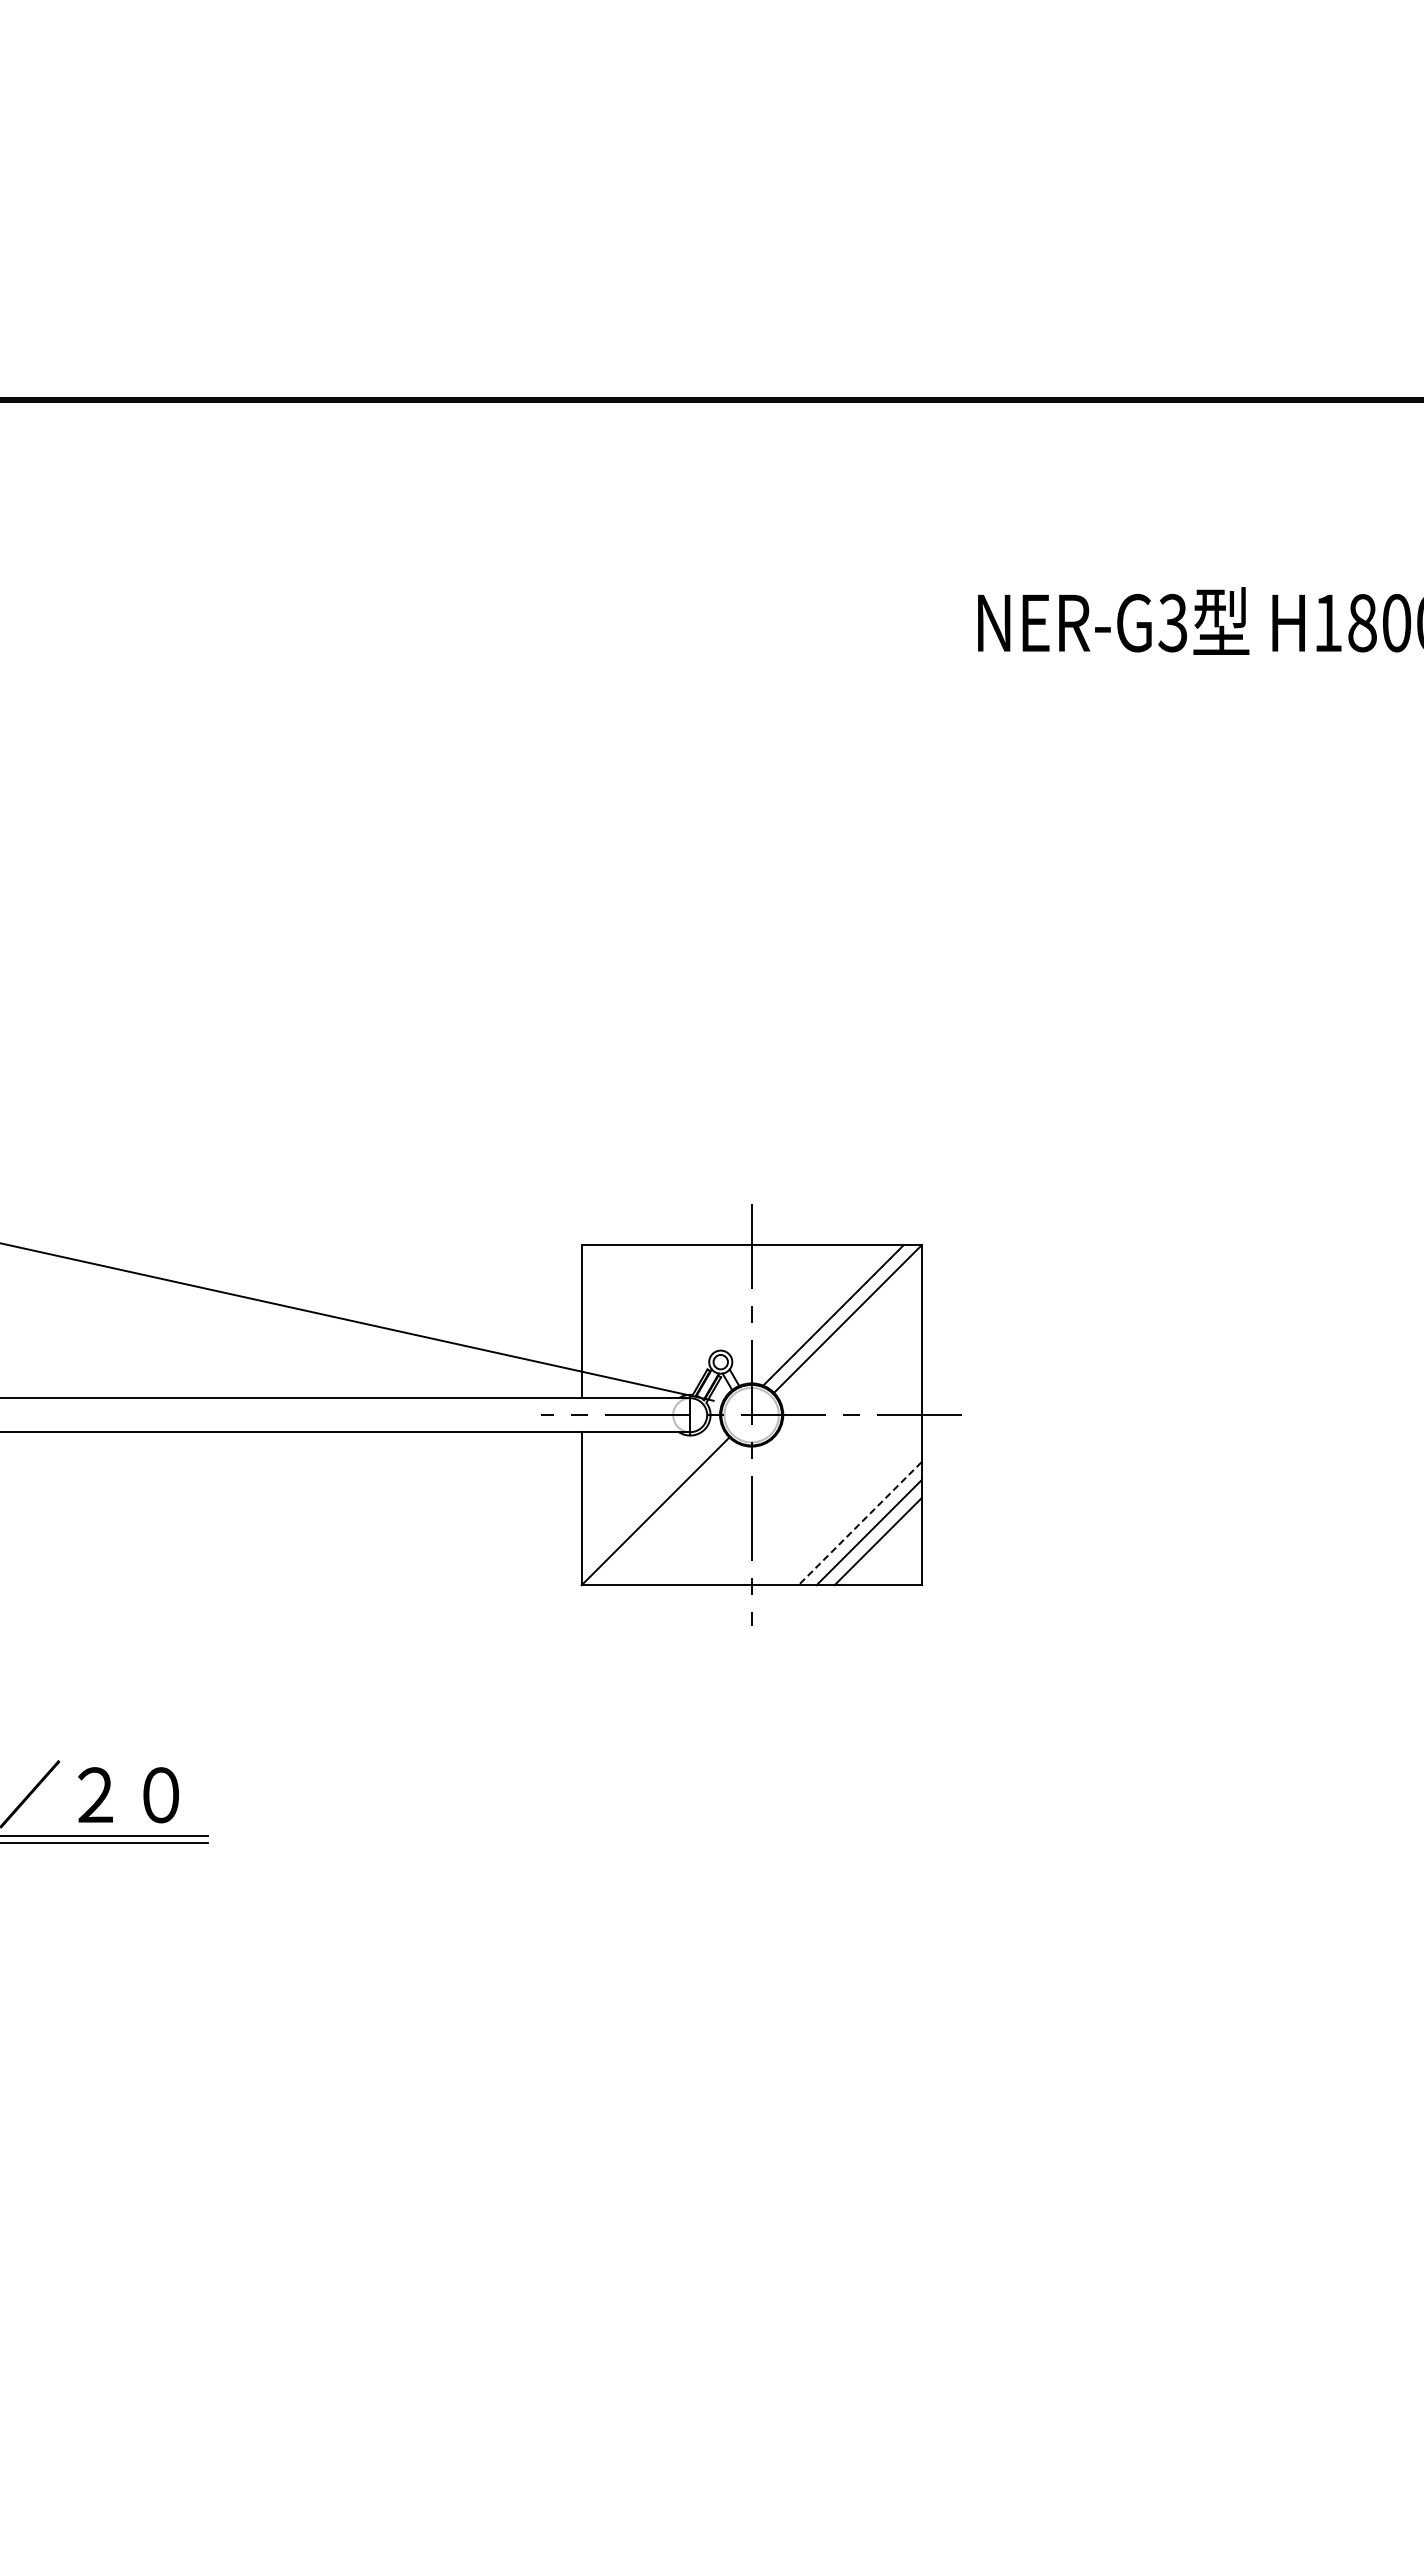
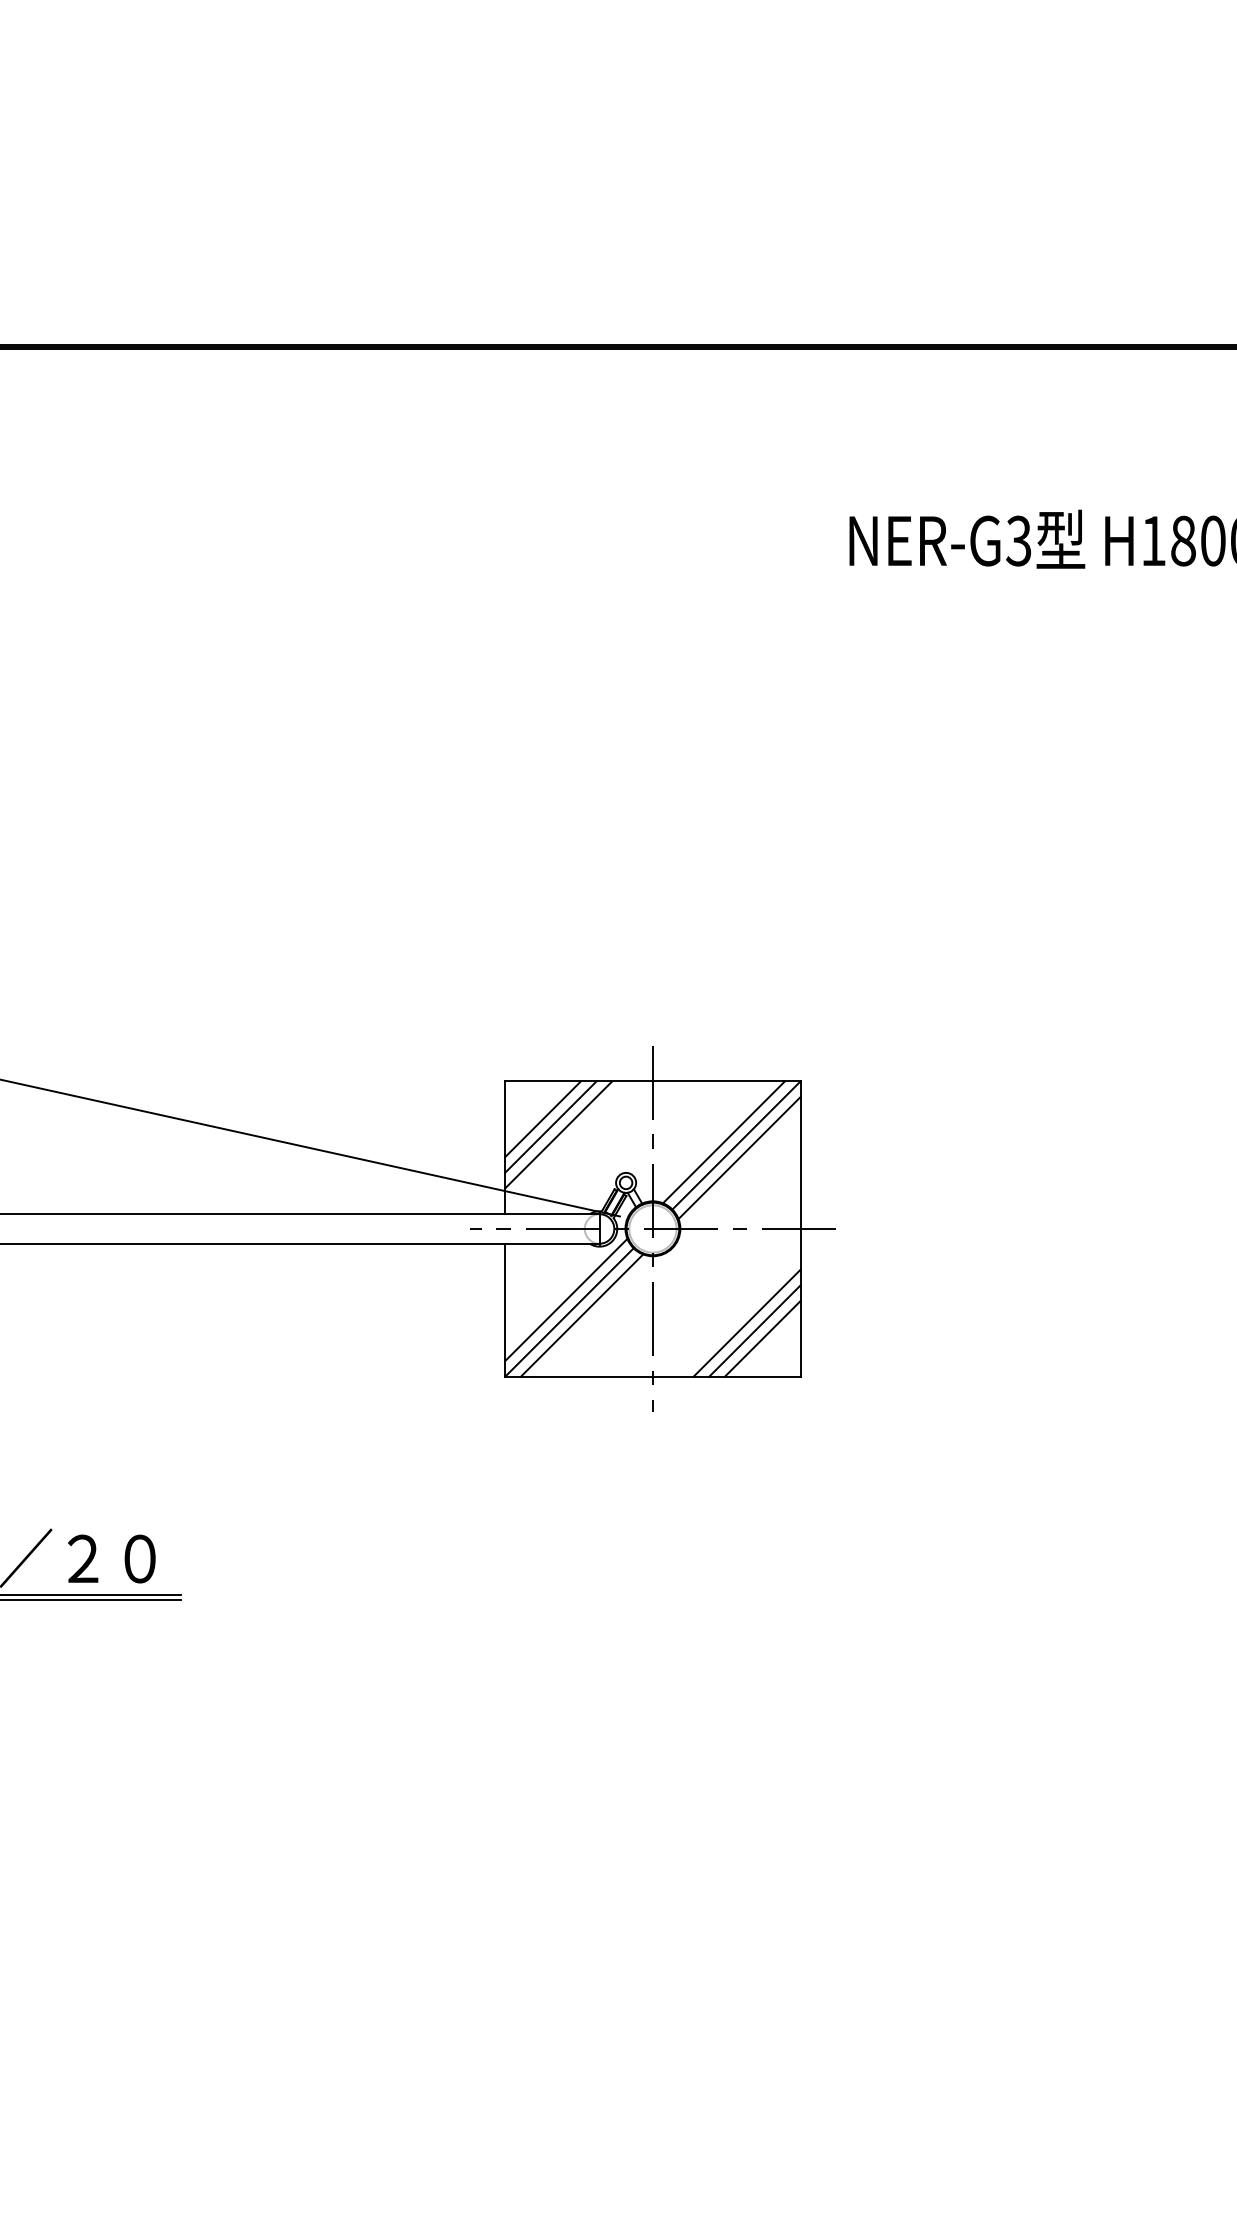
line: (624, 1288) -> (542, 1118), added
line: (633, 1297) -> (550, 1126), added
line: (642, 1306) -> (558, 1134), added
line: (851, 1333) -> (739, 1158), added
line: (651, 1496) -> (565, 1299), added
line: (669, 1514) -> (581, 1315), added
line: (859, 1524) -> (746, 1323), dashed -> solid

